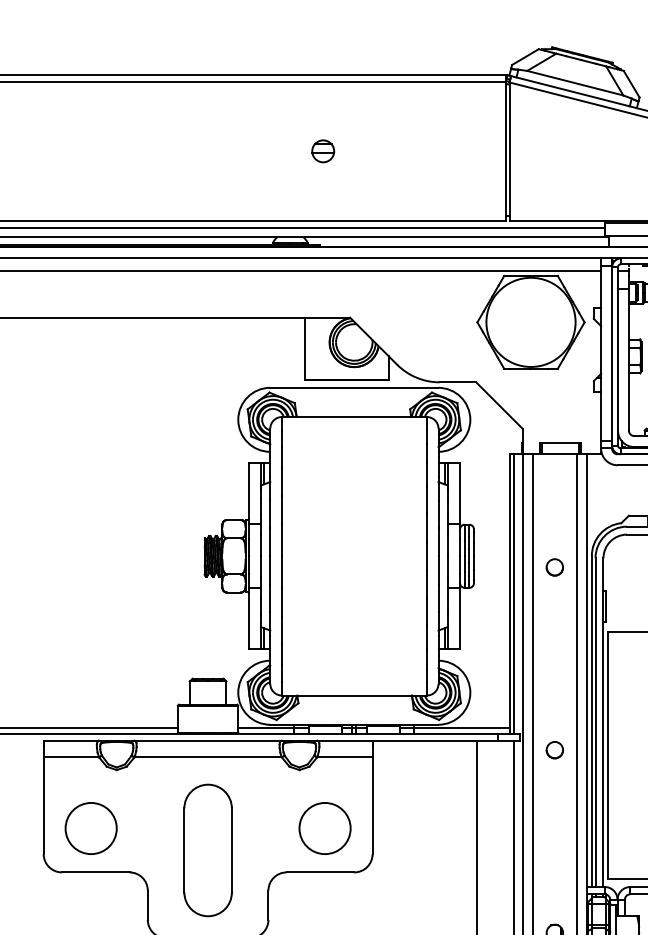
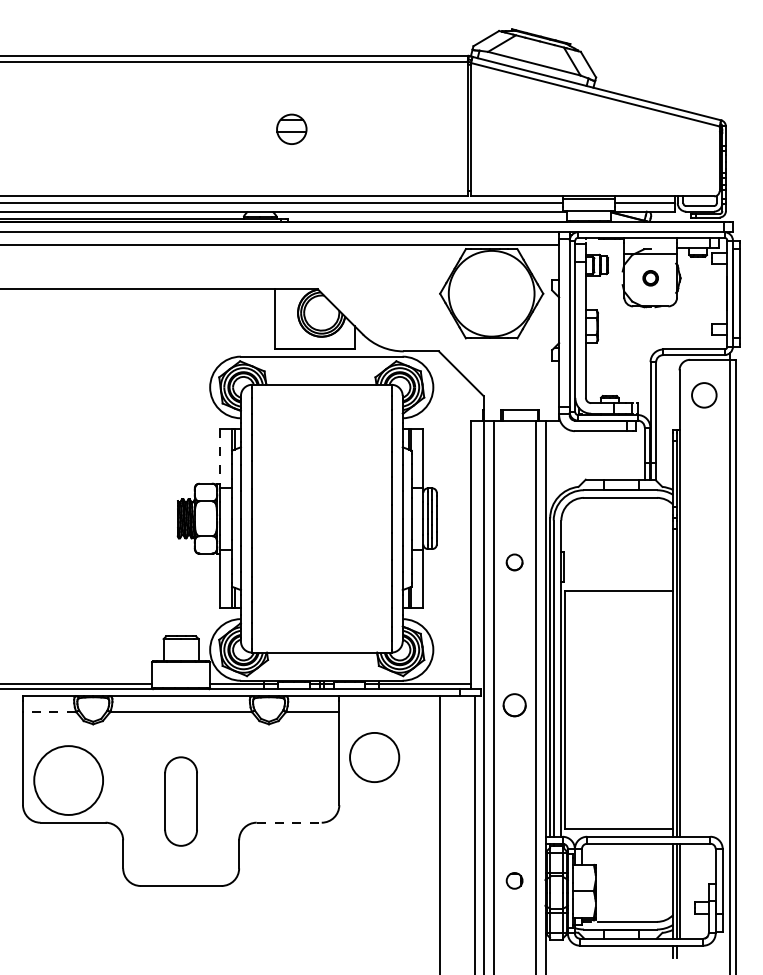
part: (322, 150) -> (291, 128), size x1.4
line: (249, 494) -> (220, 459), solid -> dashed
part: (554, 567) -> (514, 562), moved
line: (513, 593) -> (474, 554), removed
part: (554, 749) -> (514, 704), size x1.4
line: (71, 757) -> (49, 712), solid -> dashed
circle: (90, 828) -> (68, 780), size x1.4
circle: (324, 828) -> (374, 757), moved
part: (207, 850) -> (180, 801), size x0.7
line: (320, 872) -> (289, 822), solid -> dashed

